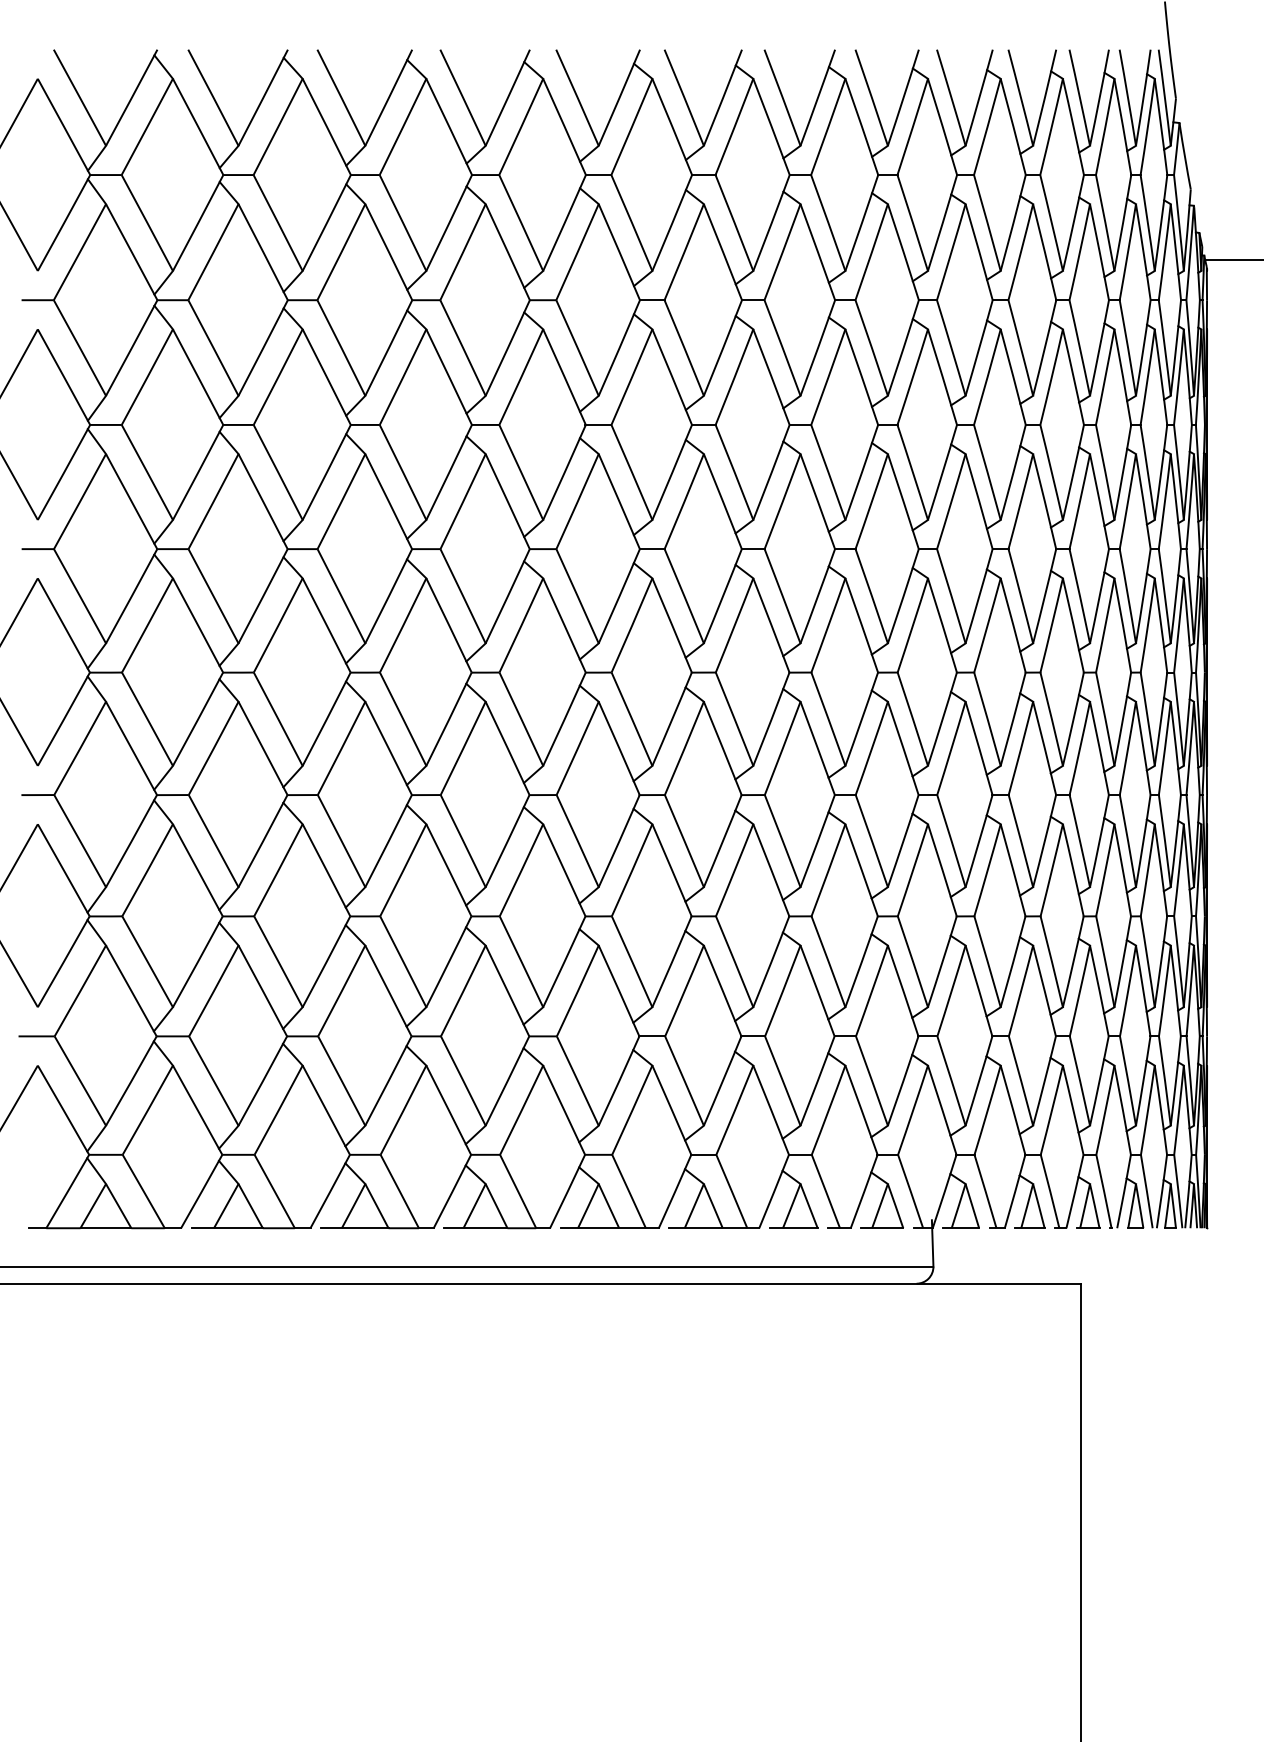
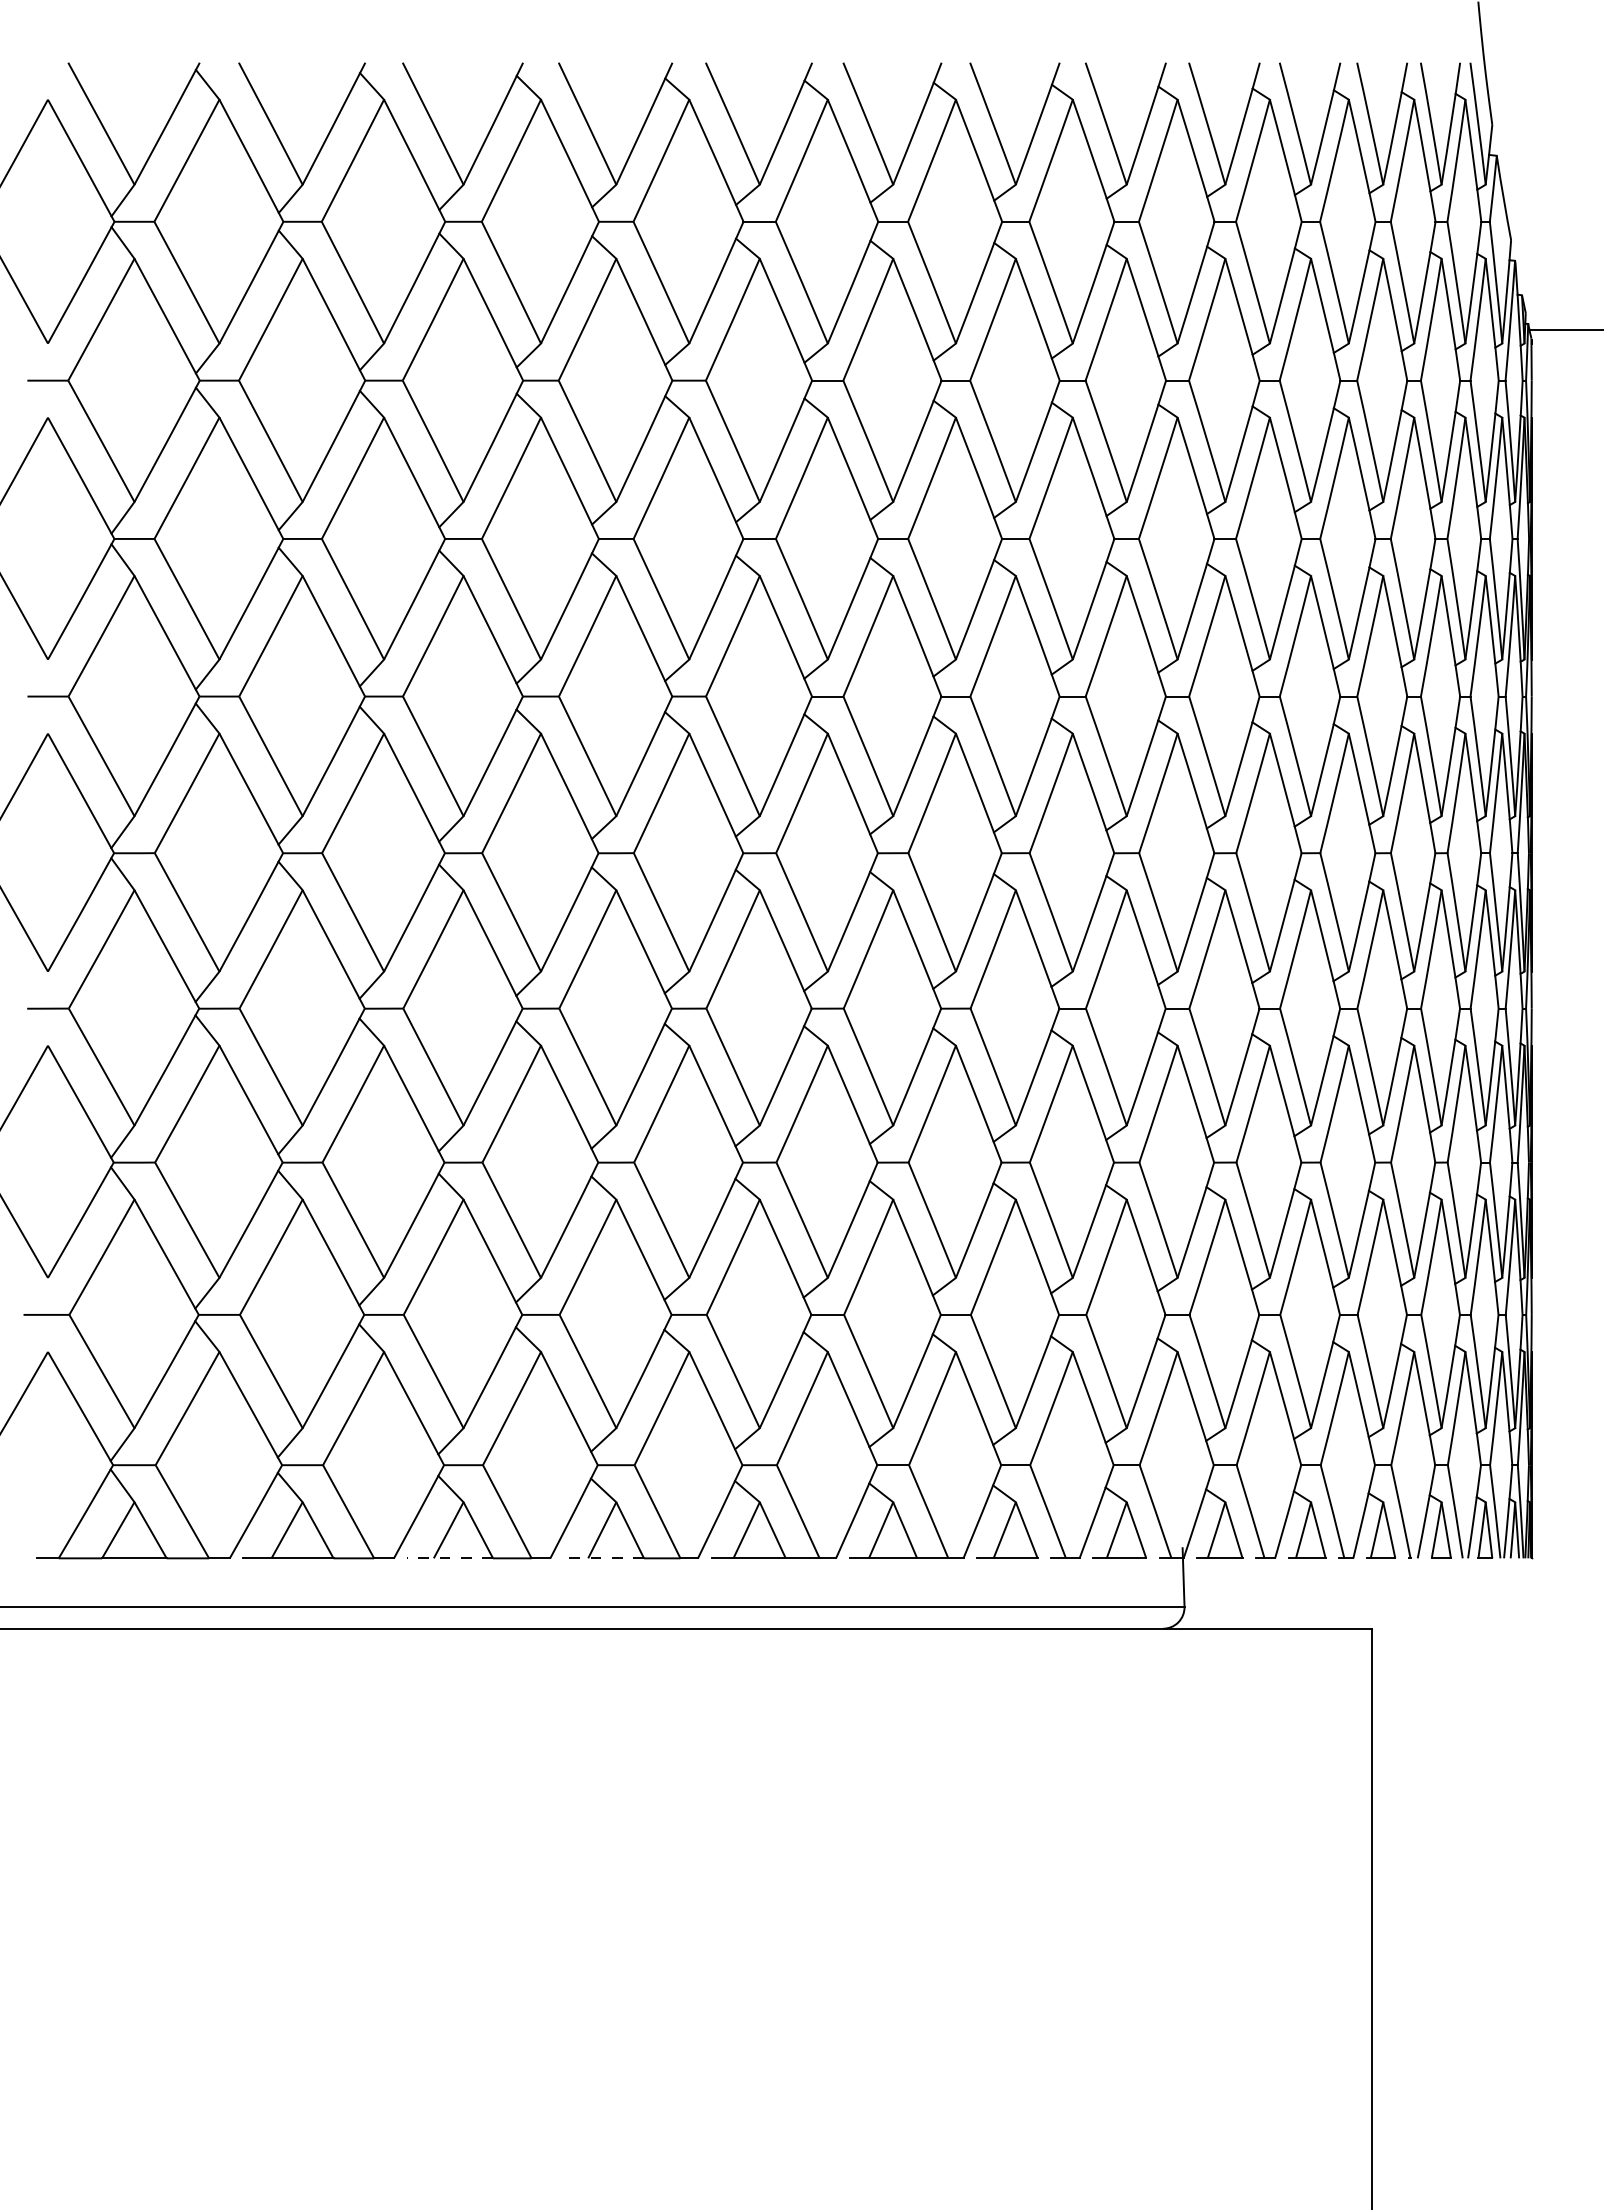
line: (355, 1228) -> (450, 1558), solid -> dashed
line: (475, 1228) -> (603, 1558), solid -> dashed

